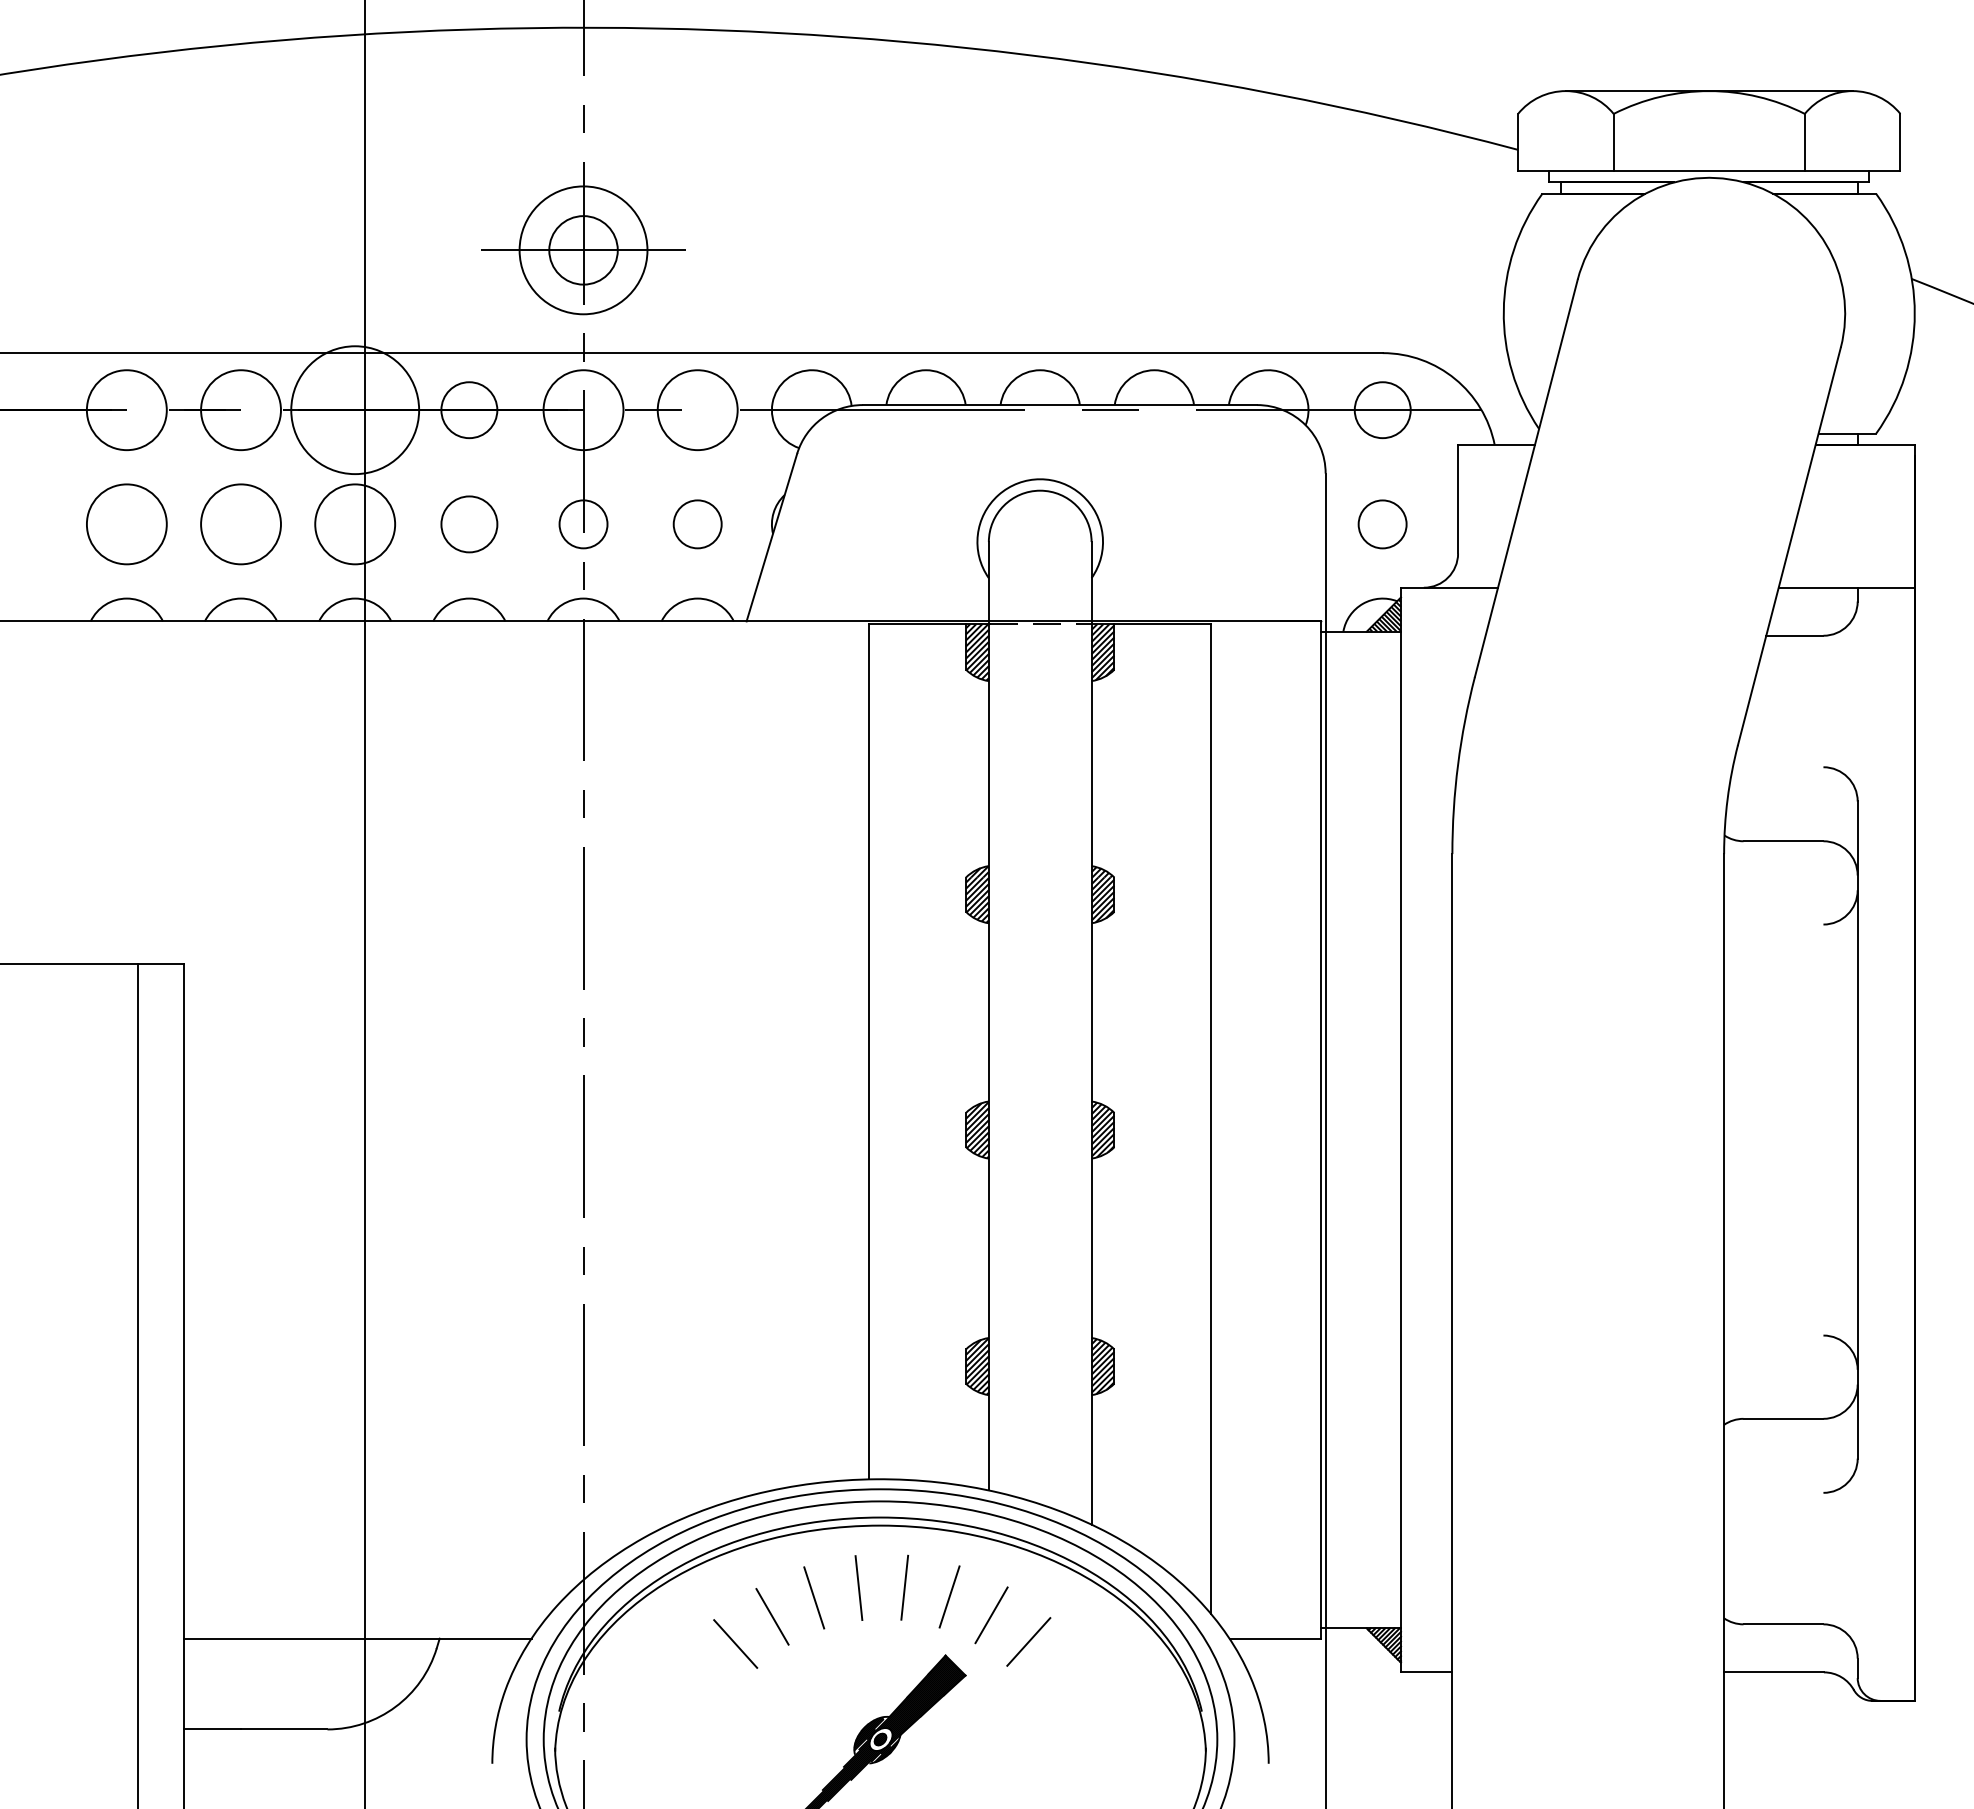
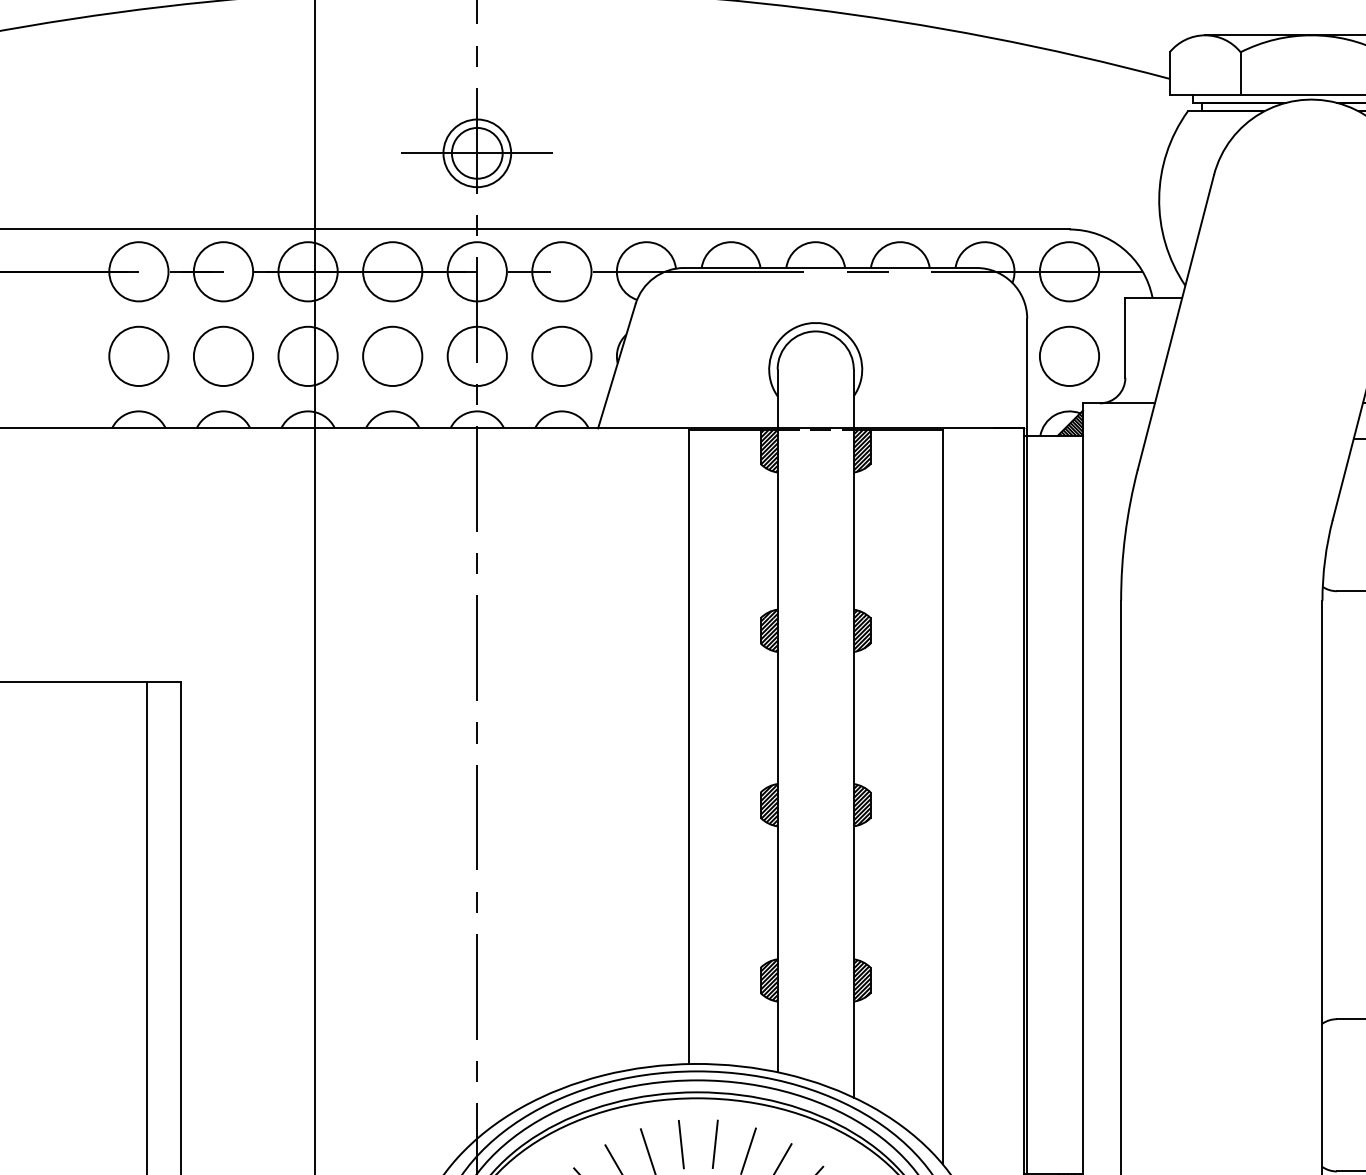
circle: (583, 250) -> (477, 153), size x0.71
circle: (355, 410) -> (308, 272), size x0.62
circle: (469, 410) -> (392, 272), size x1.43
circle: (1382, 410) -> (1069, 272), size x1.43
circle: (469, 524) -> (392, 356), size x1.43
circle: (583, 524) -> (477, 356), size x1.67
circle: (697, 524) -> (561, 356), size x1.67
circle: (1382, 524) -> (1069, 356), size x1.67

